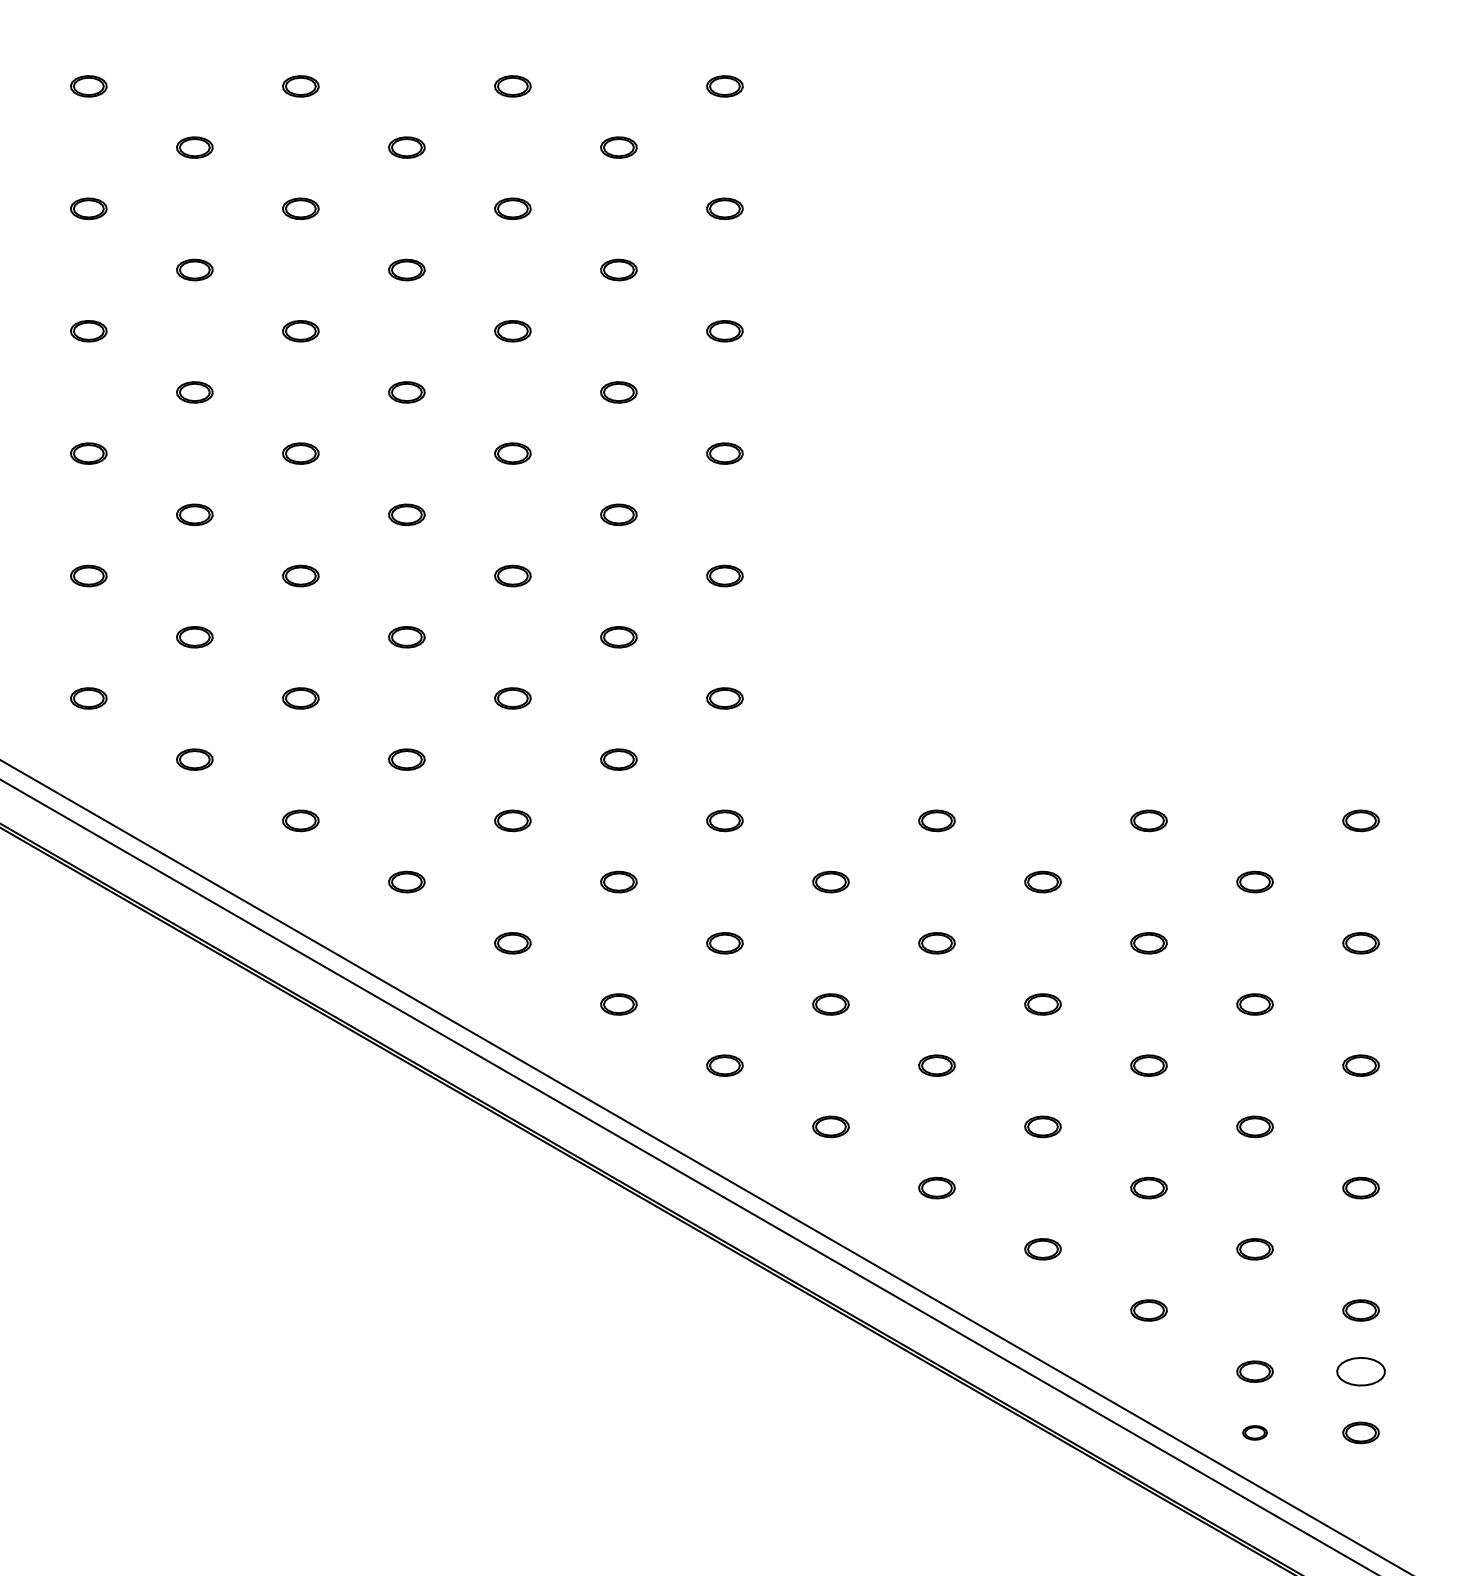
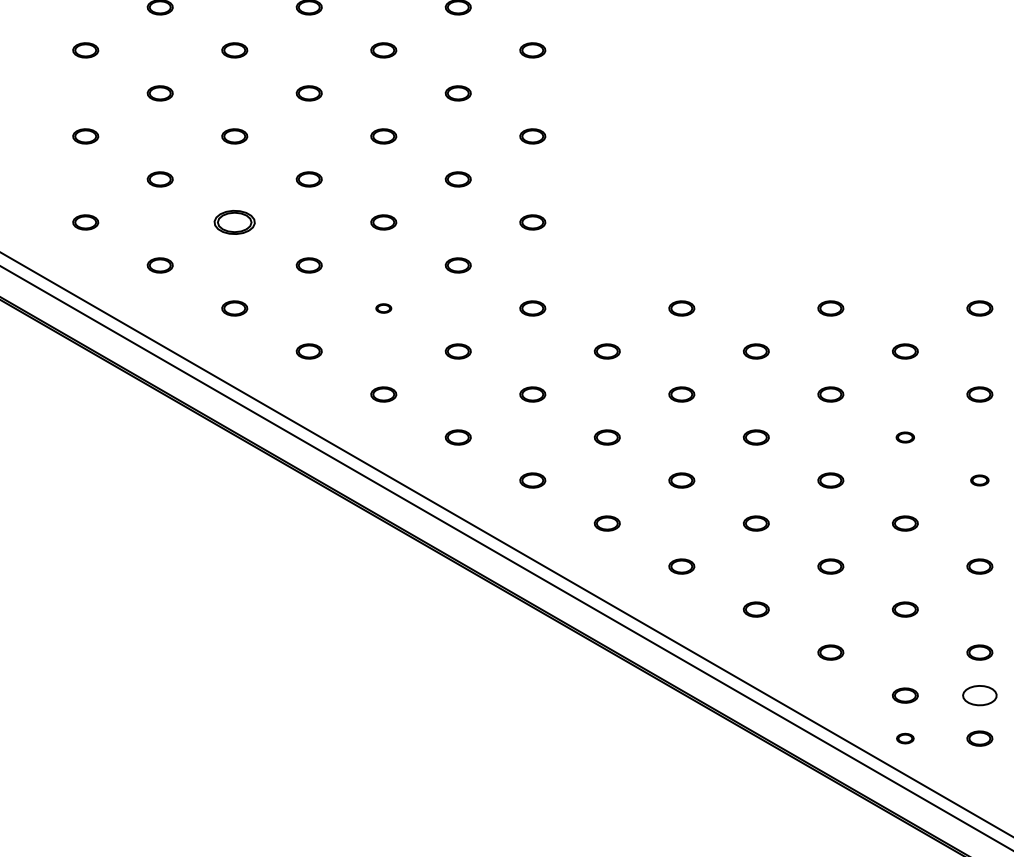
part: (300, 698) -> (234, 222), size x1.6
part: (512, 820) -> (383, 308), size x0.6
part: (1254, 1004) -> (904, 437), size x0.7
part: (1360, 1065) -> (979, 480), size x0.7

